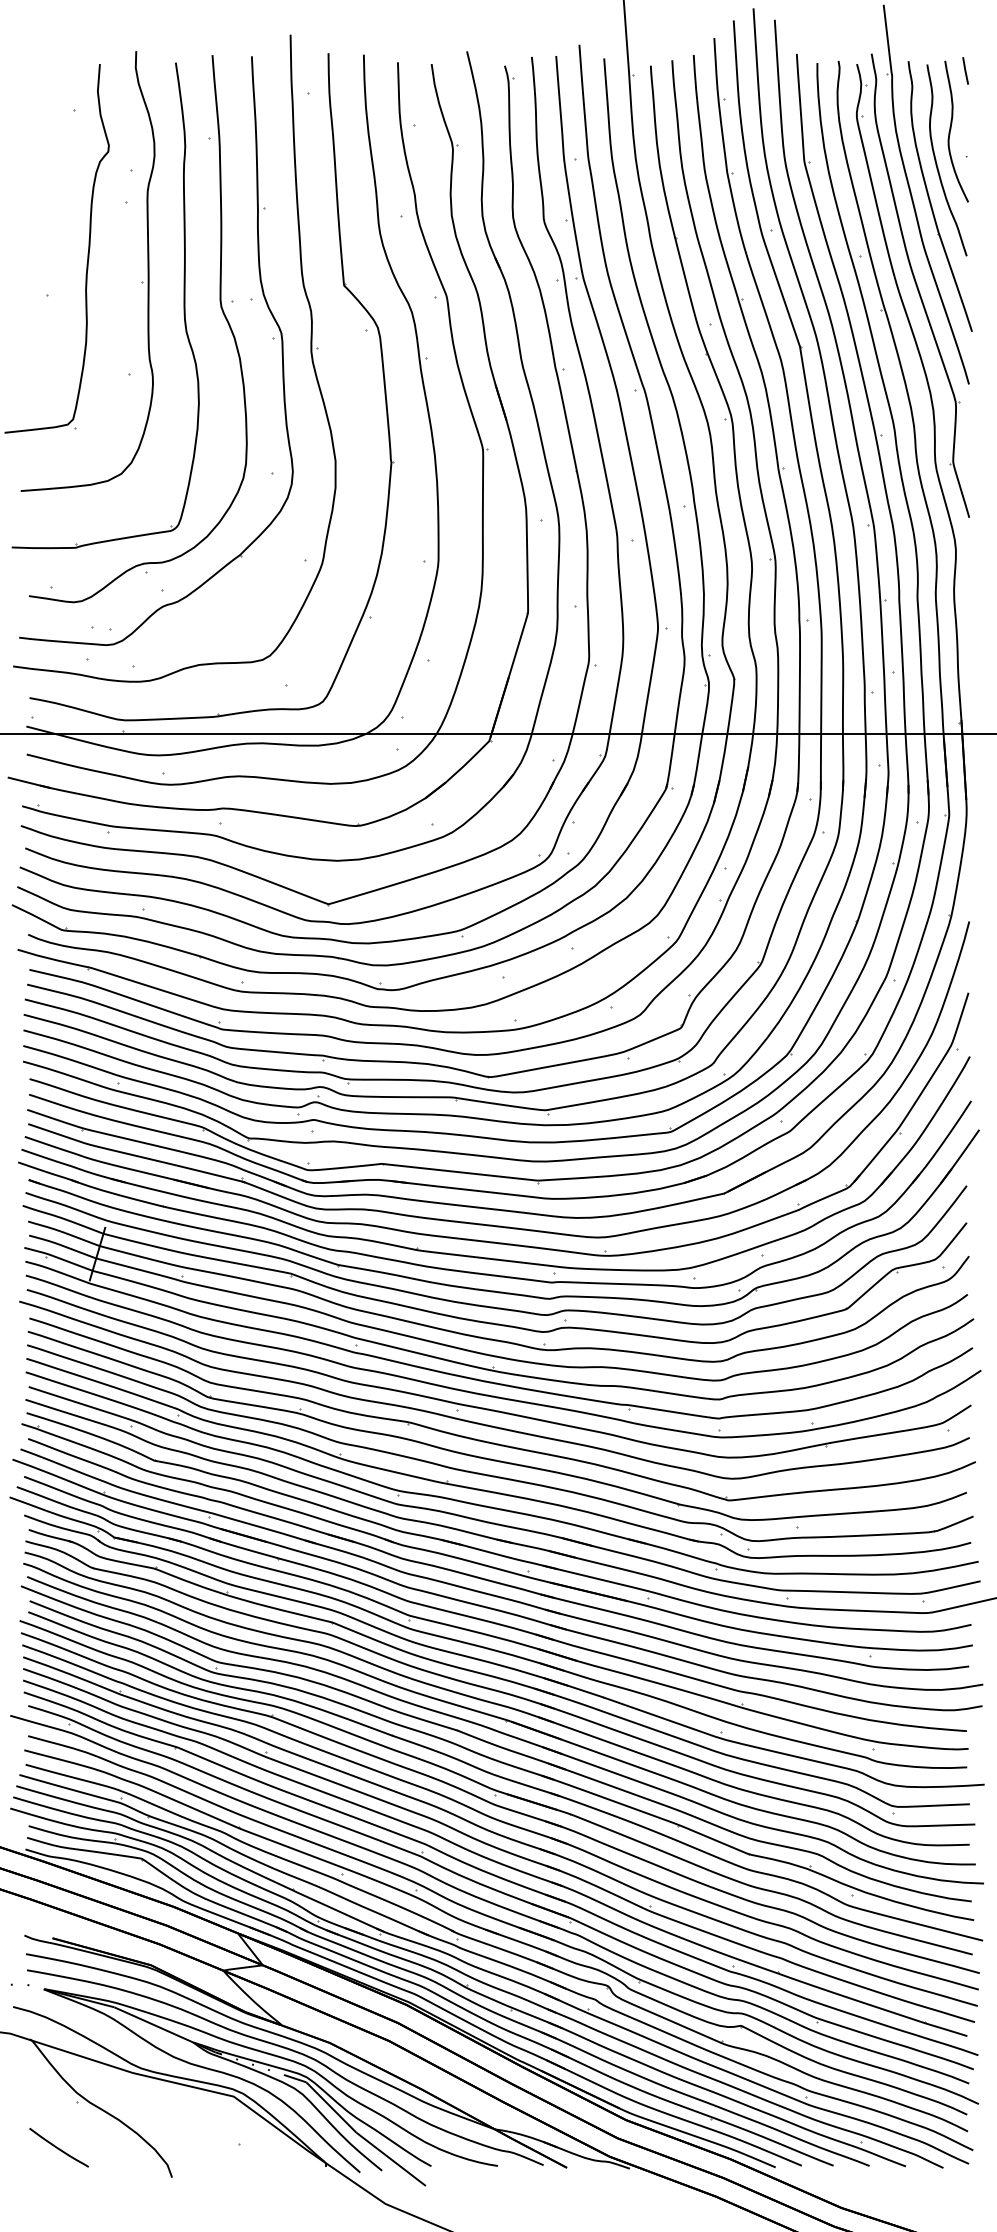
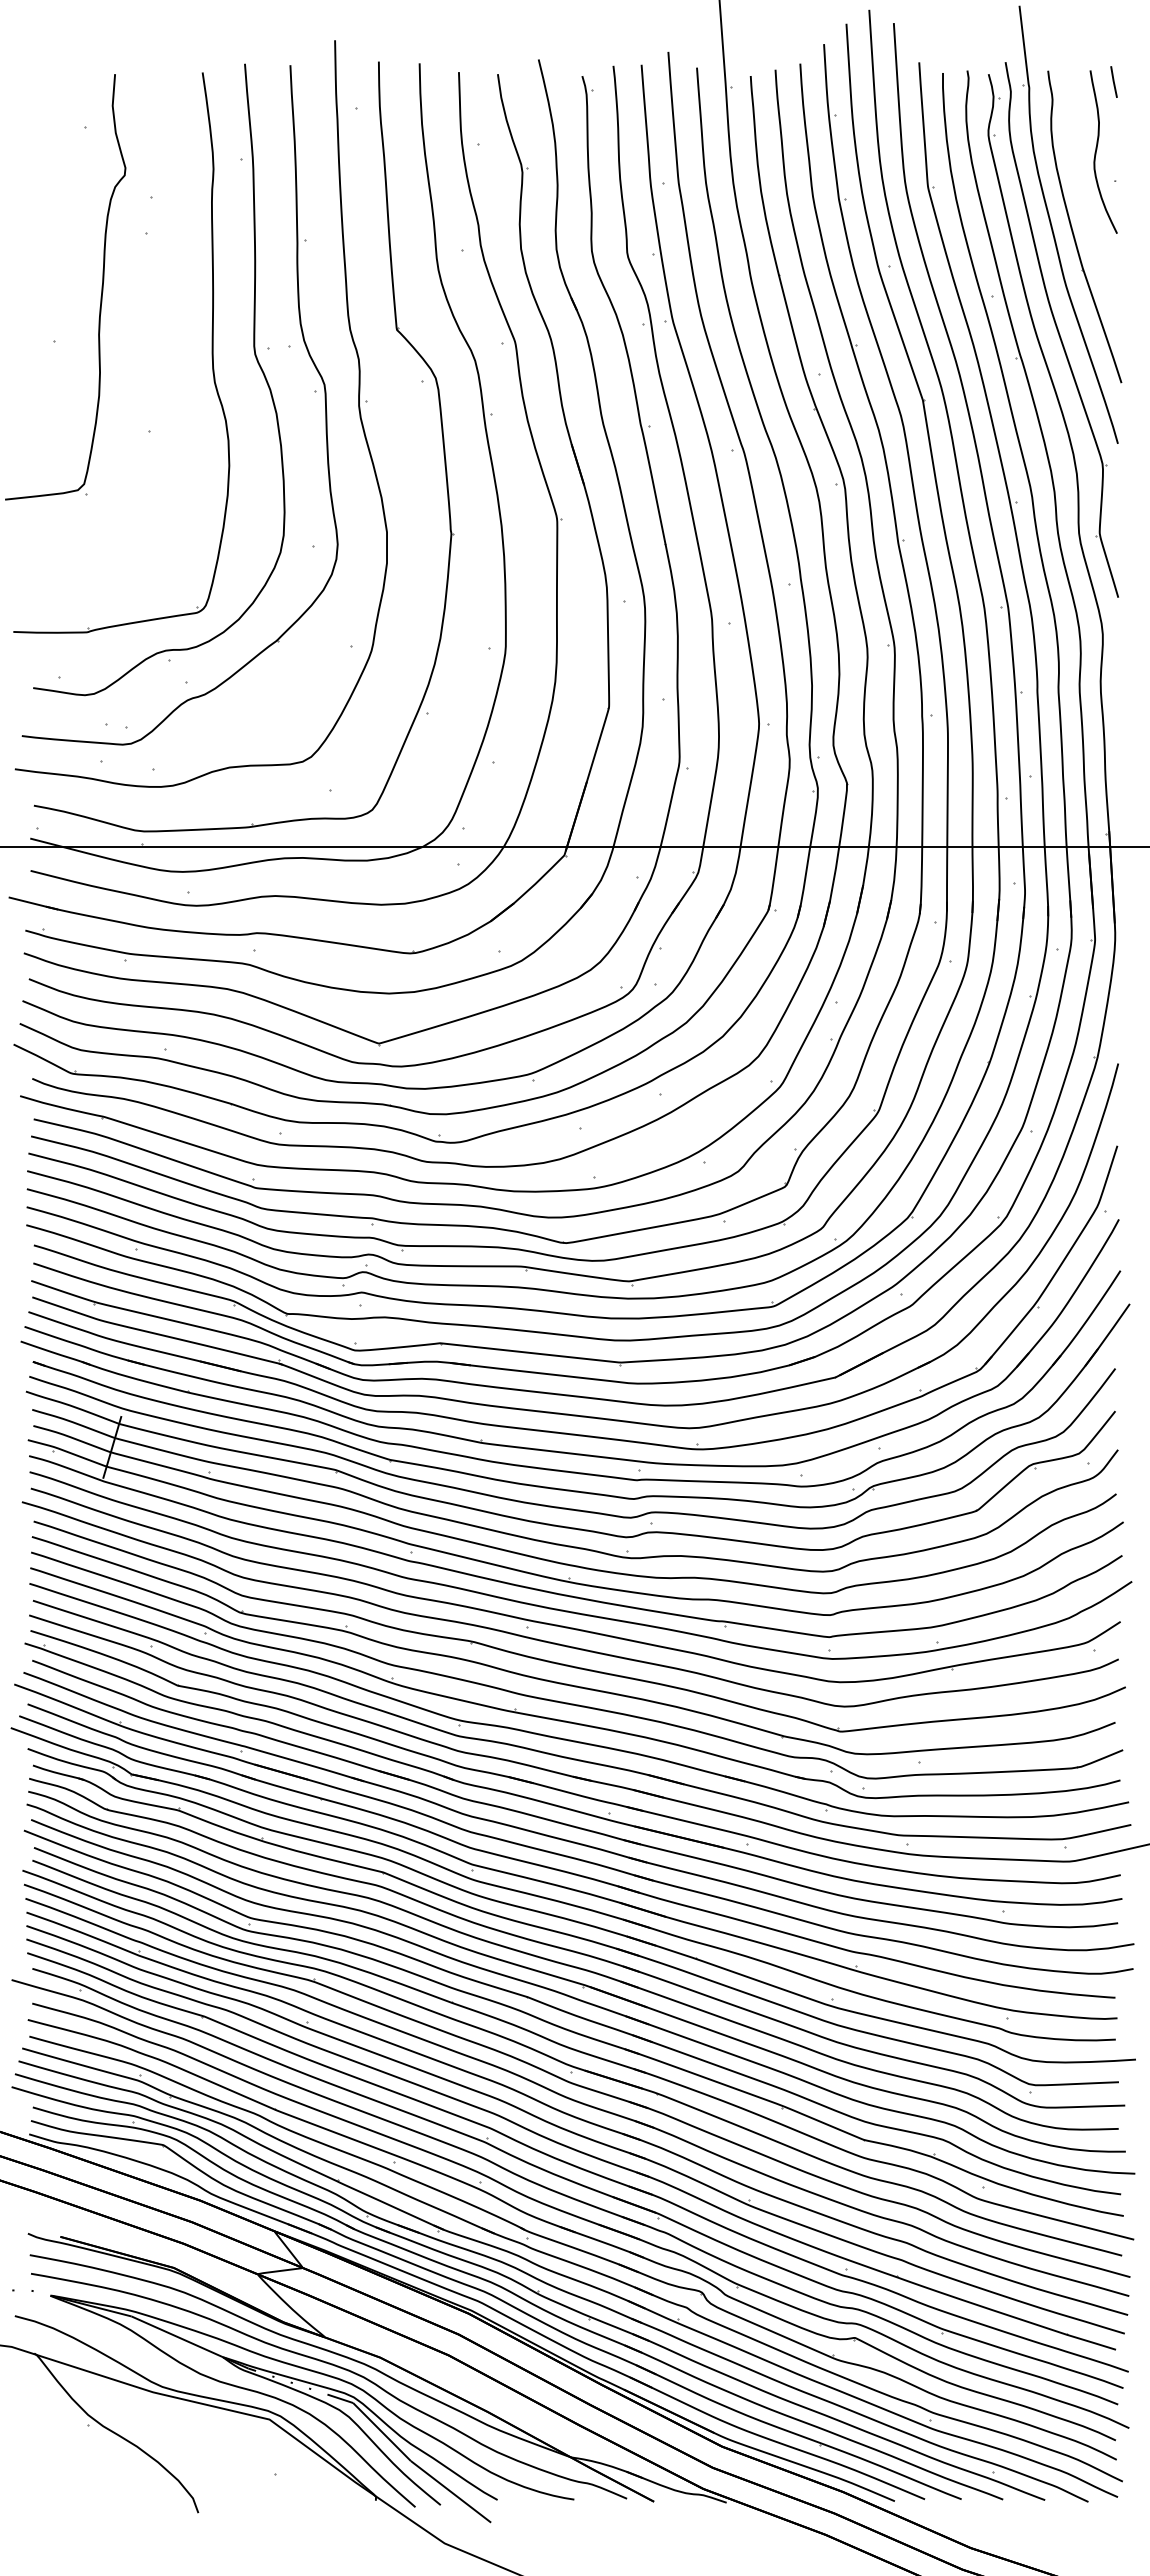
curve: (936, 160) -> (1080, 185), removed
part: (141, 281) -> (163, 325), removed
curve: (58, 2147) -> (67, 2478), removed

